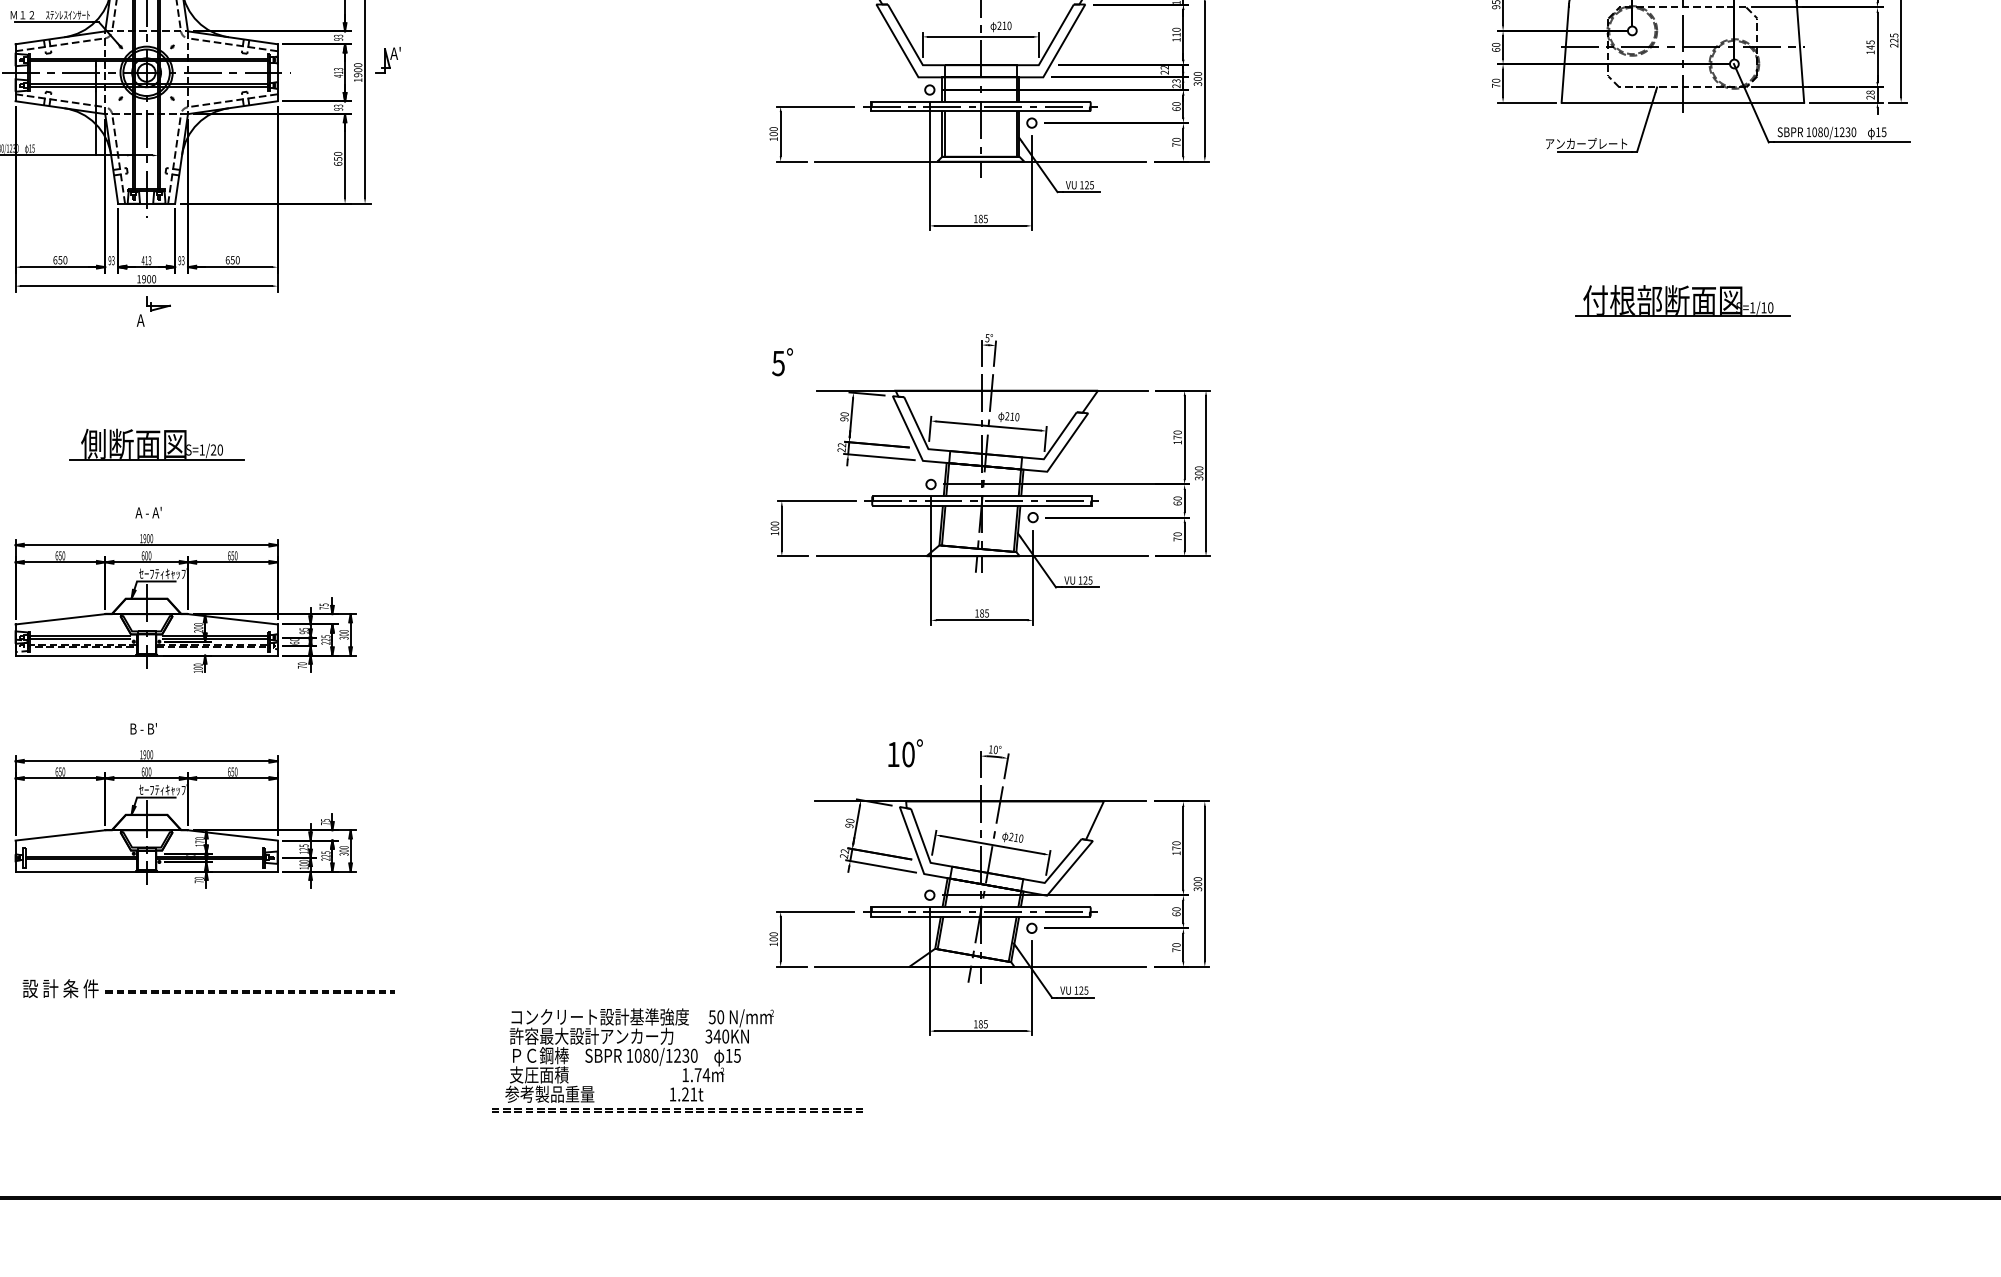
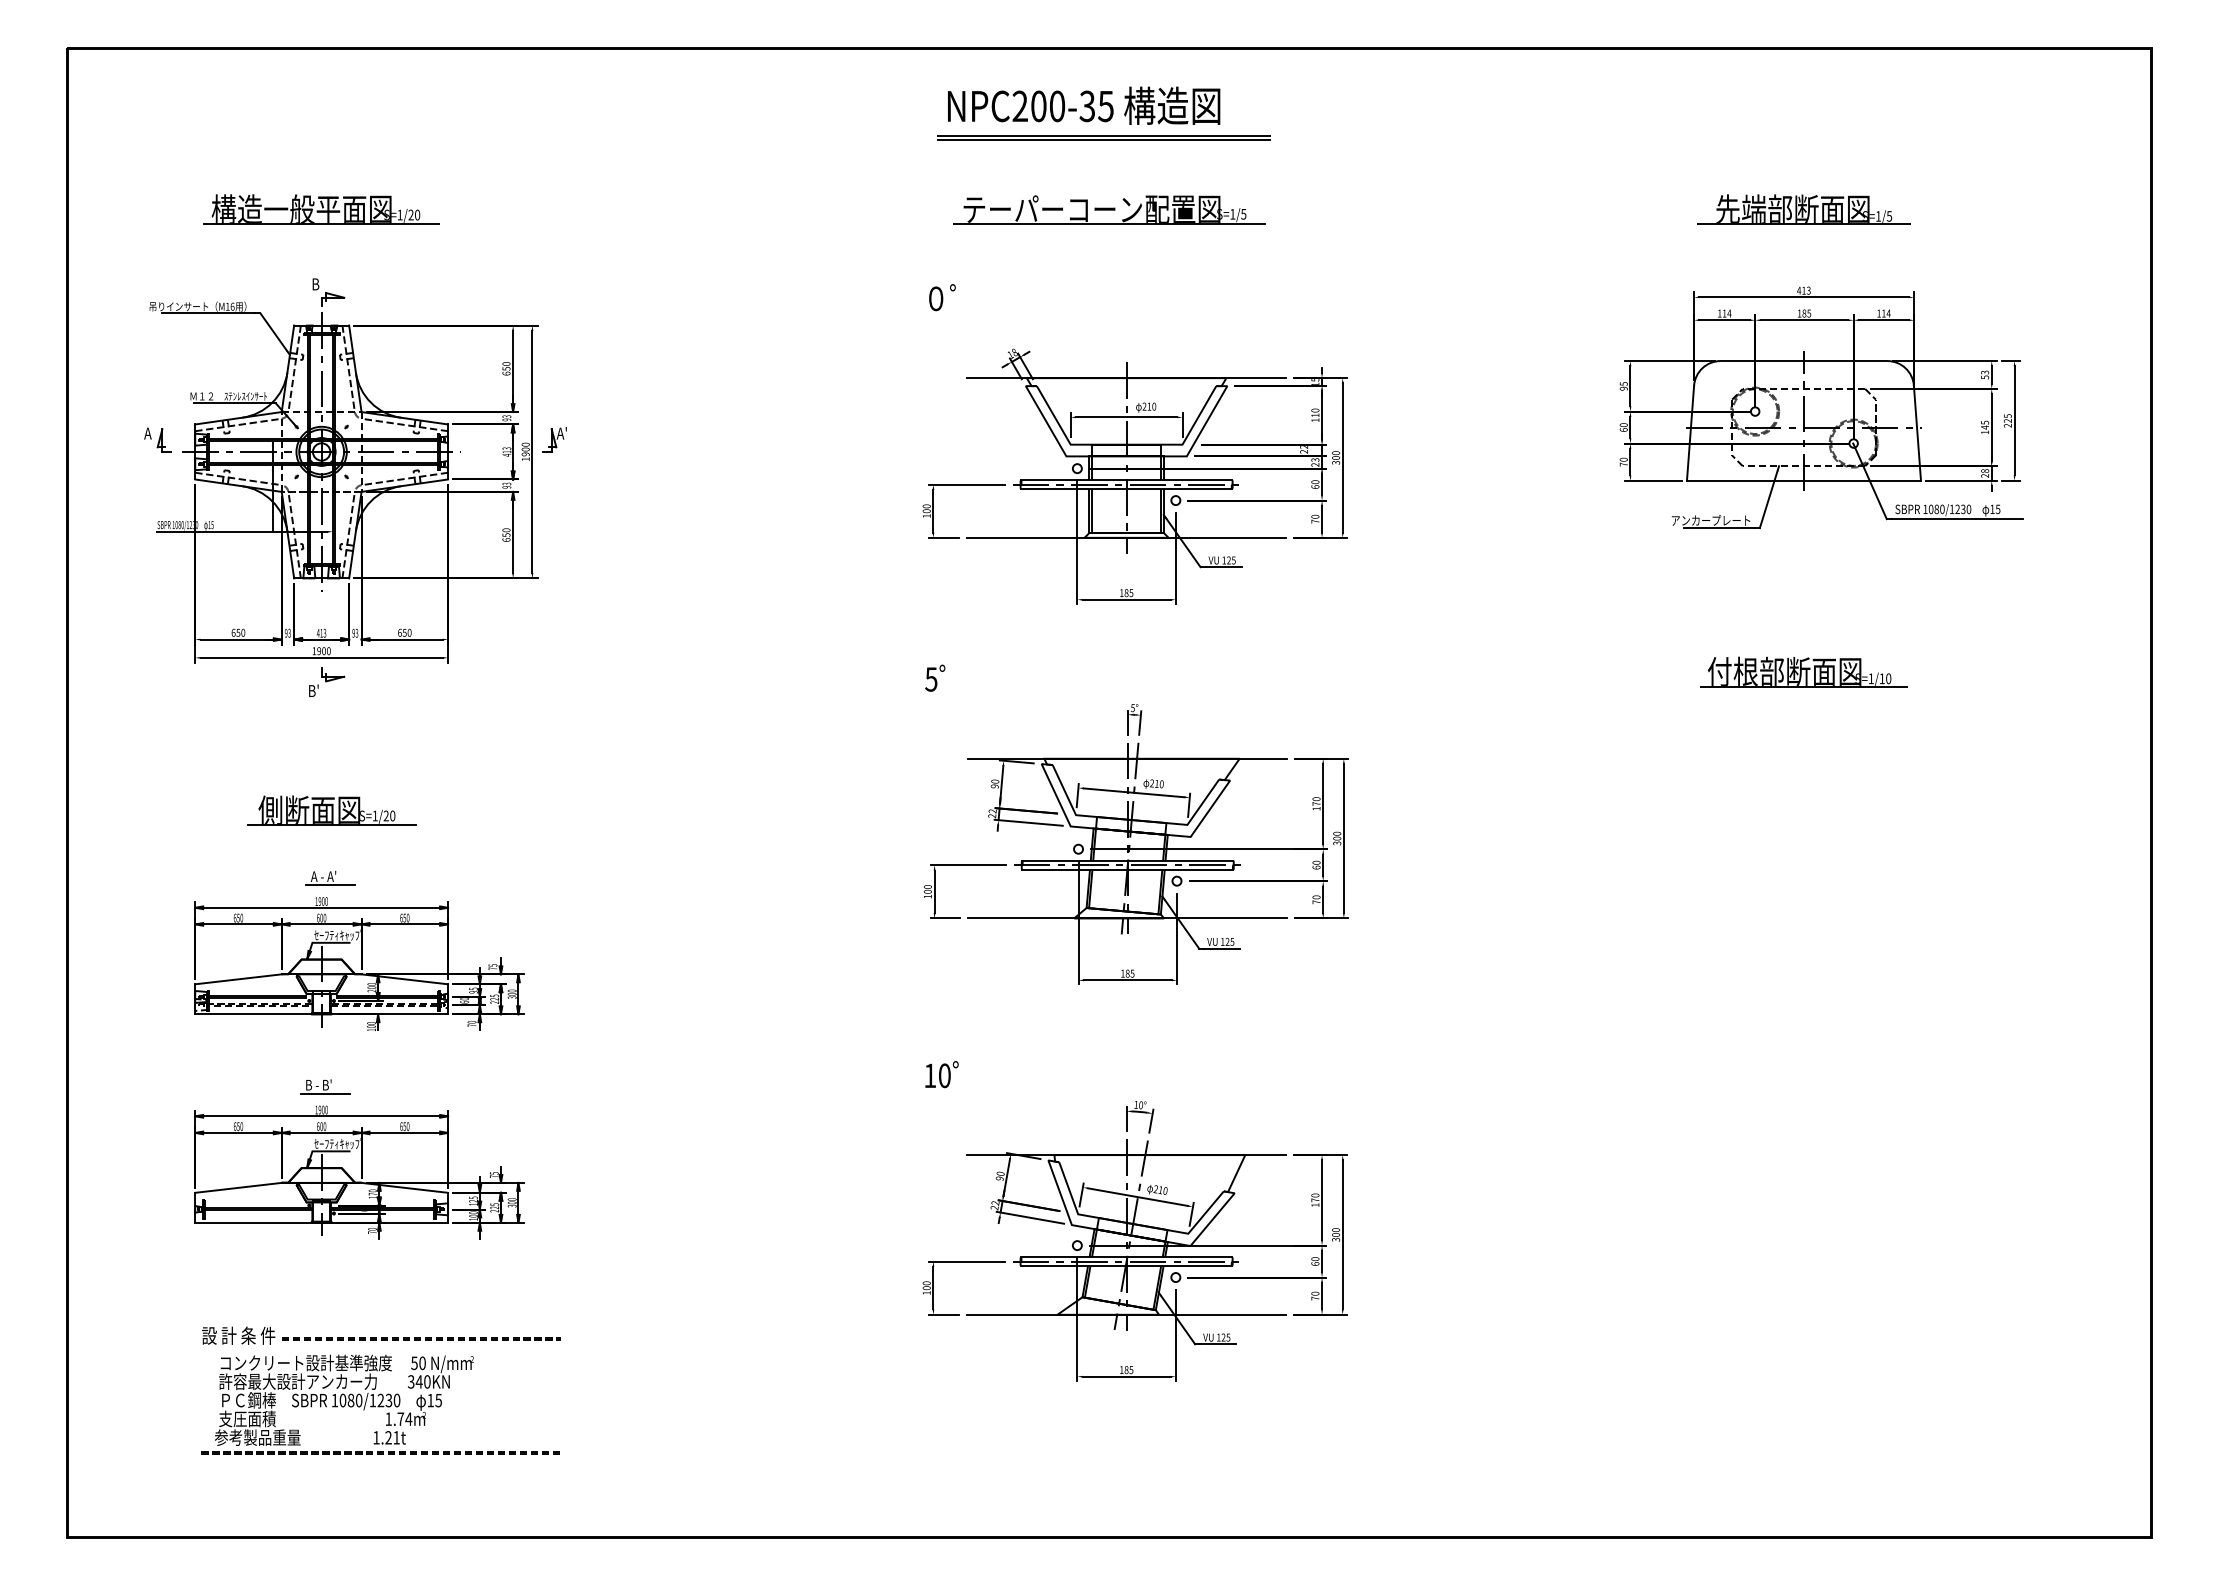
text: (139, 319) -> (314, 690), A -> B'
text: (782, 361) -> (935, 677), moved
line: (155, 521) -> (330, 884), added
line: (149, 737) -> (324, 1093), added
text: (905, 753) -> (941, 1074), moved
part: (677, 1059) -> (380, 1404), moved

